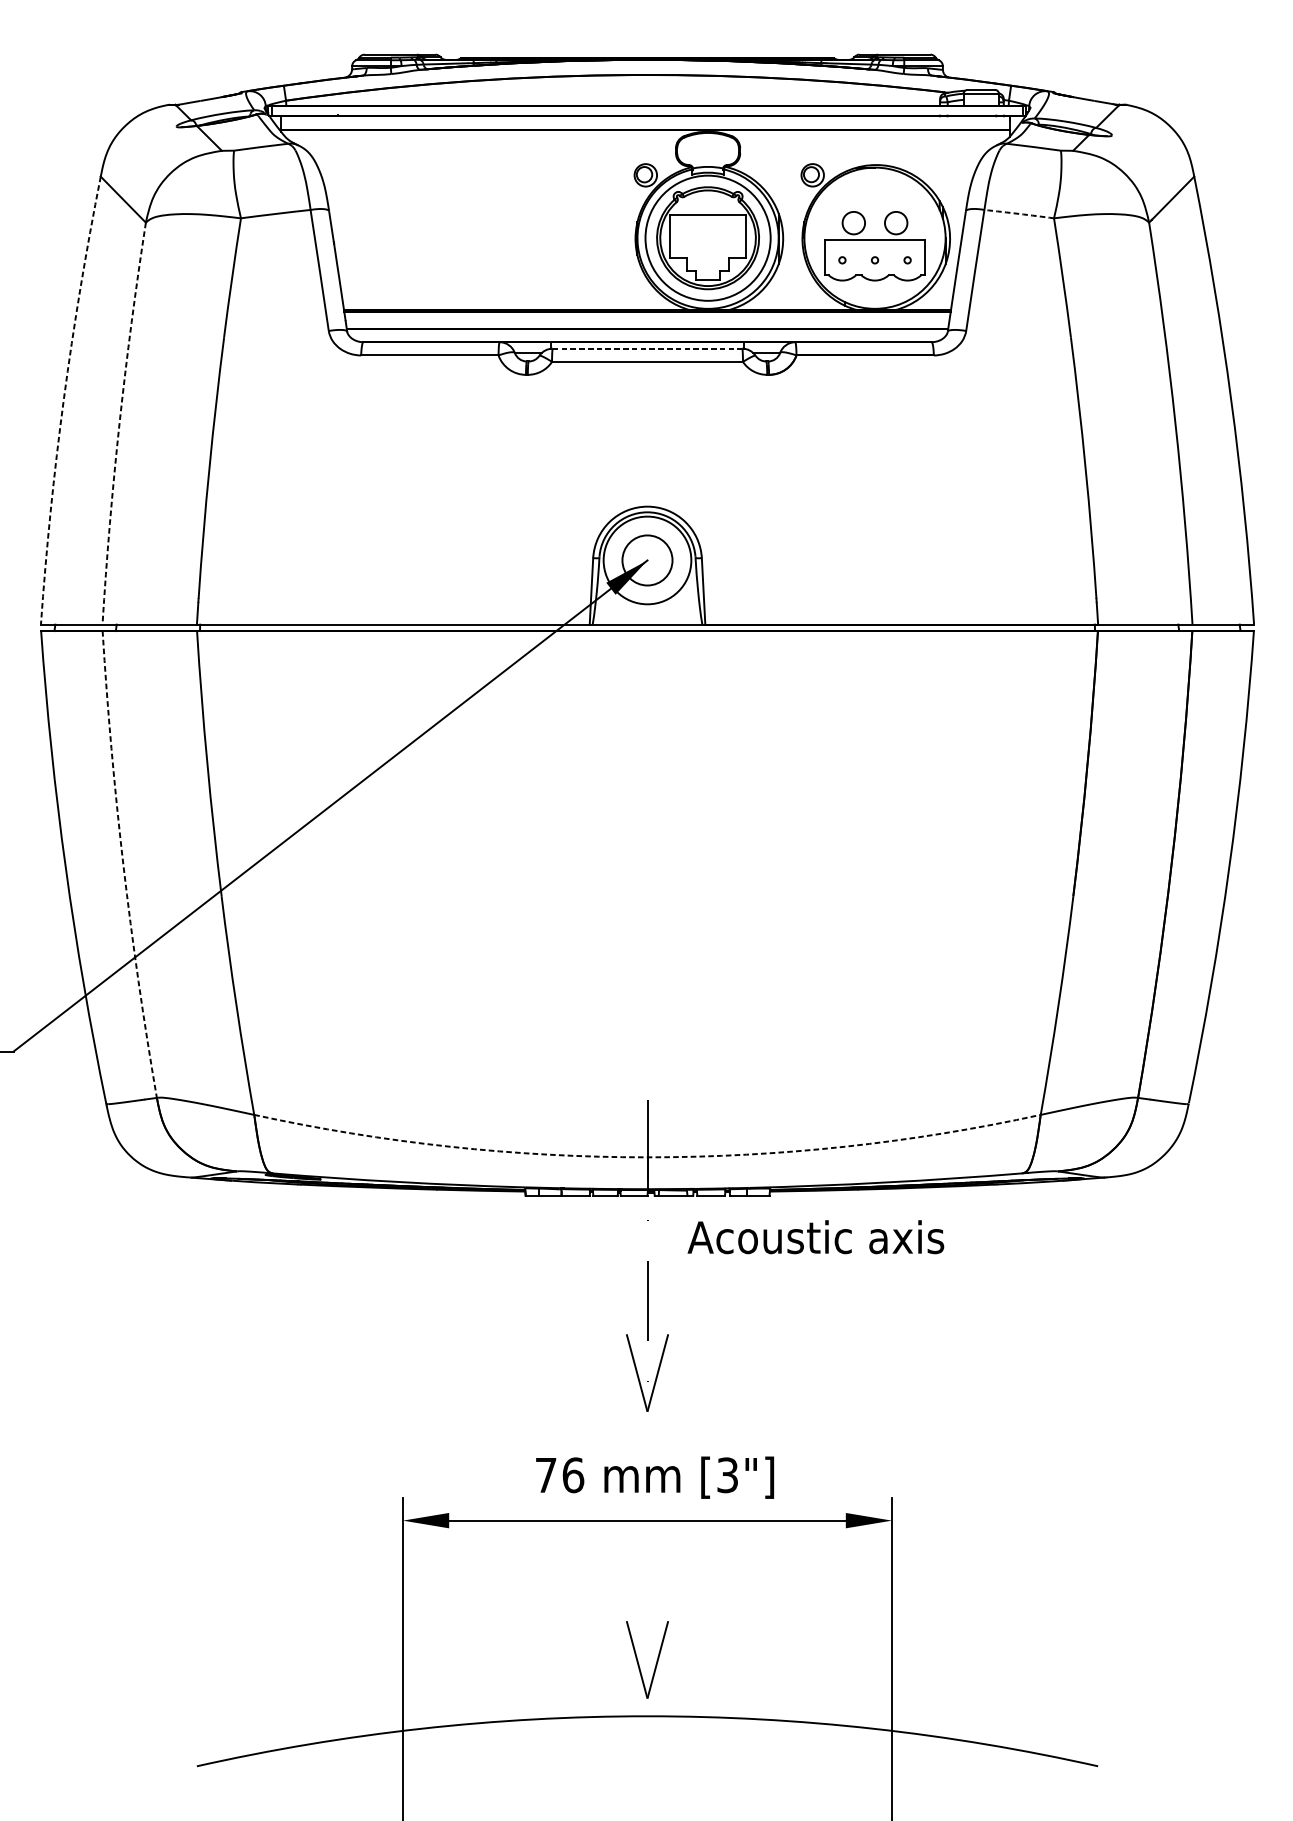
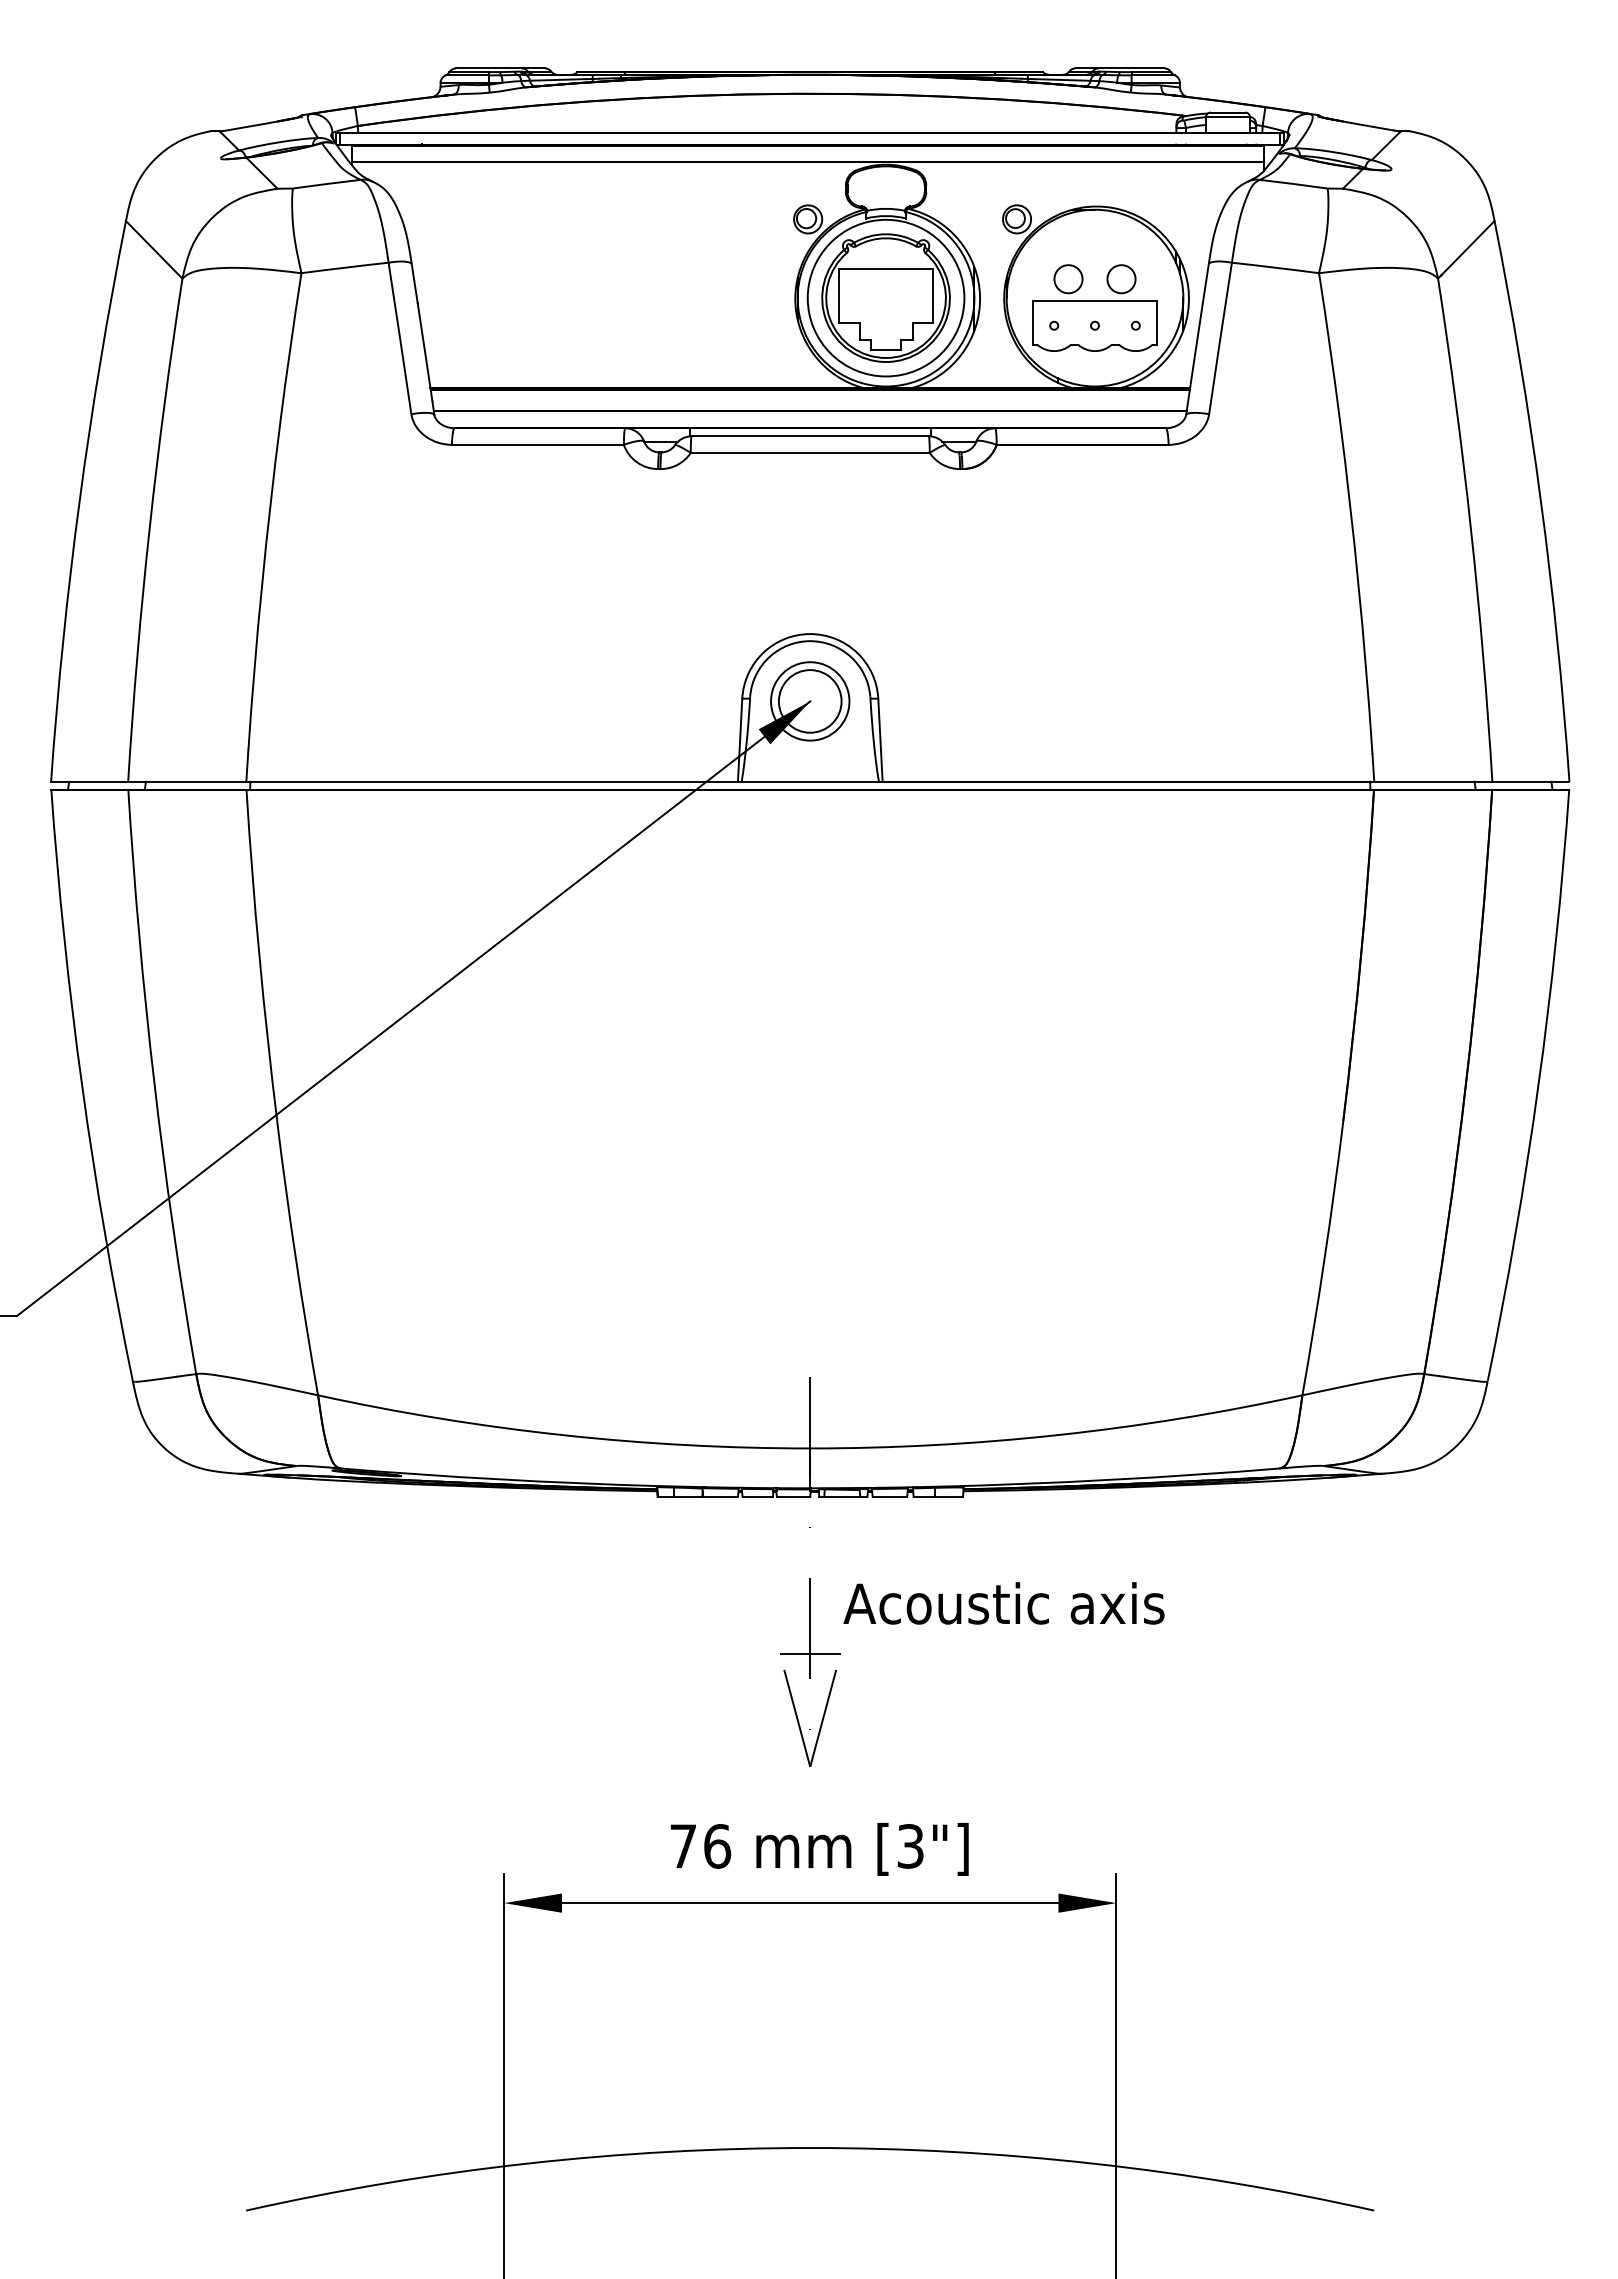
arc: (1019, 213) -> (1275, 267), dashed -> solid
line: (647, 348) -> (810, 436), dashed -> solid
arc: (63, 399) -> (79, 500), dashed -> solid
arc: (119, 423) -> (149, 529), dashed -> solid
circle: (647, 560) -> (810, 701), size x0.71
arc: (123, 864) -> (154, 1082), dashed -> solid
arc: (647, 1157) -> (810, 1448), dashed -> solid
text: (815, 1237) -> (1003, 1603), moved
line: (646, 1321) -> (809, 1653), added
part: (638, 1659) -> (798, 2077), removed

